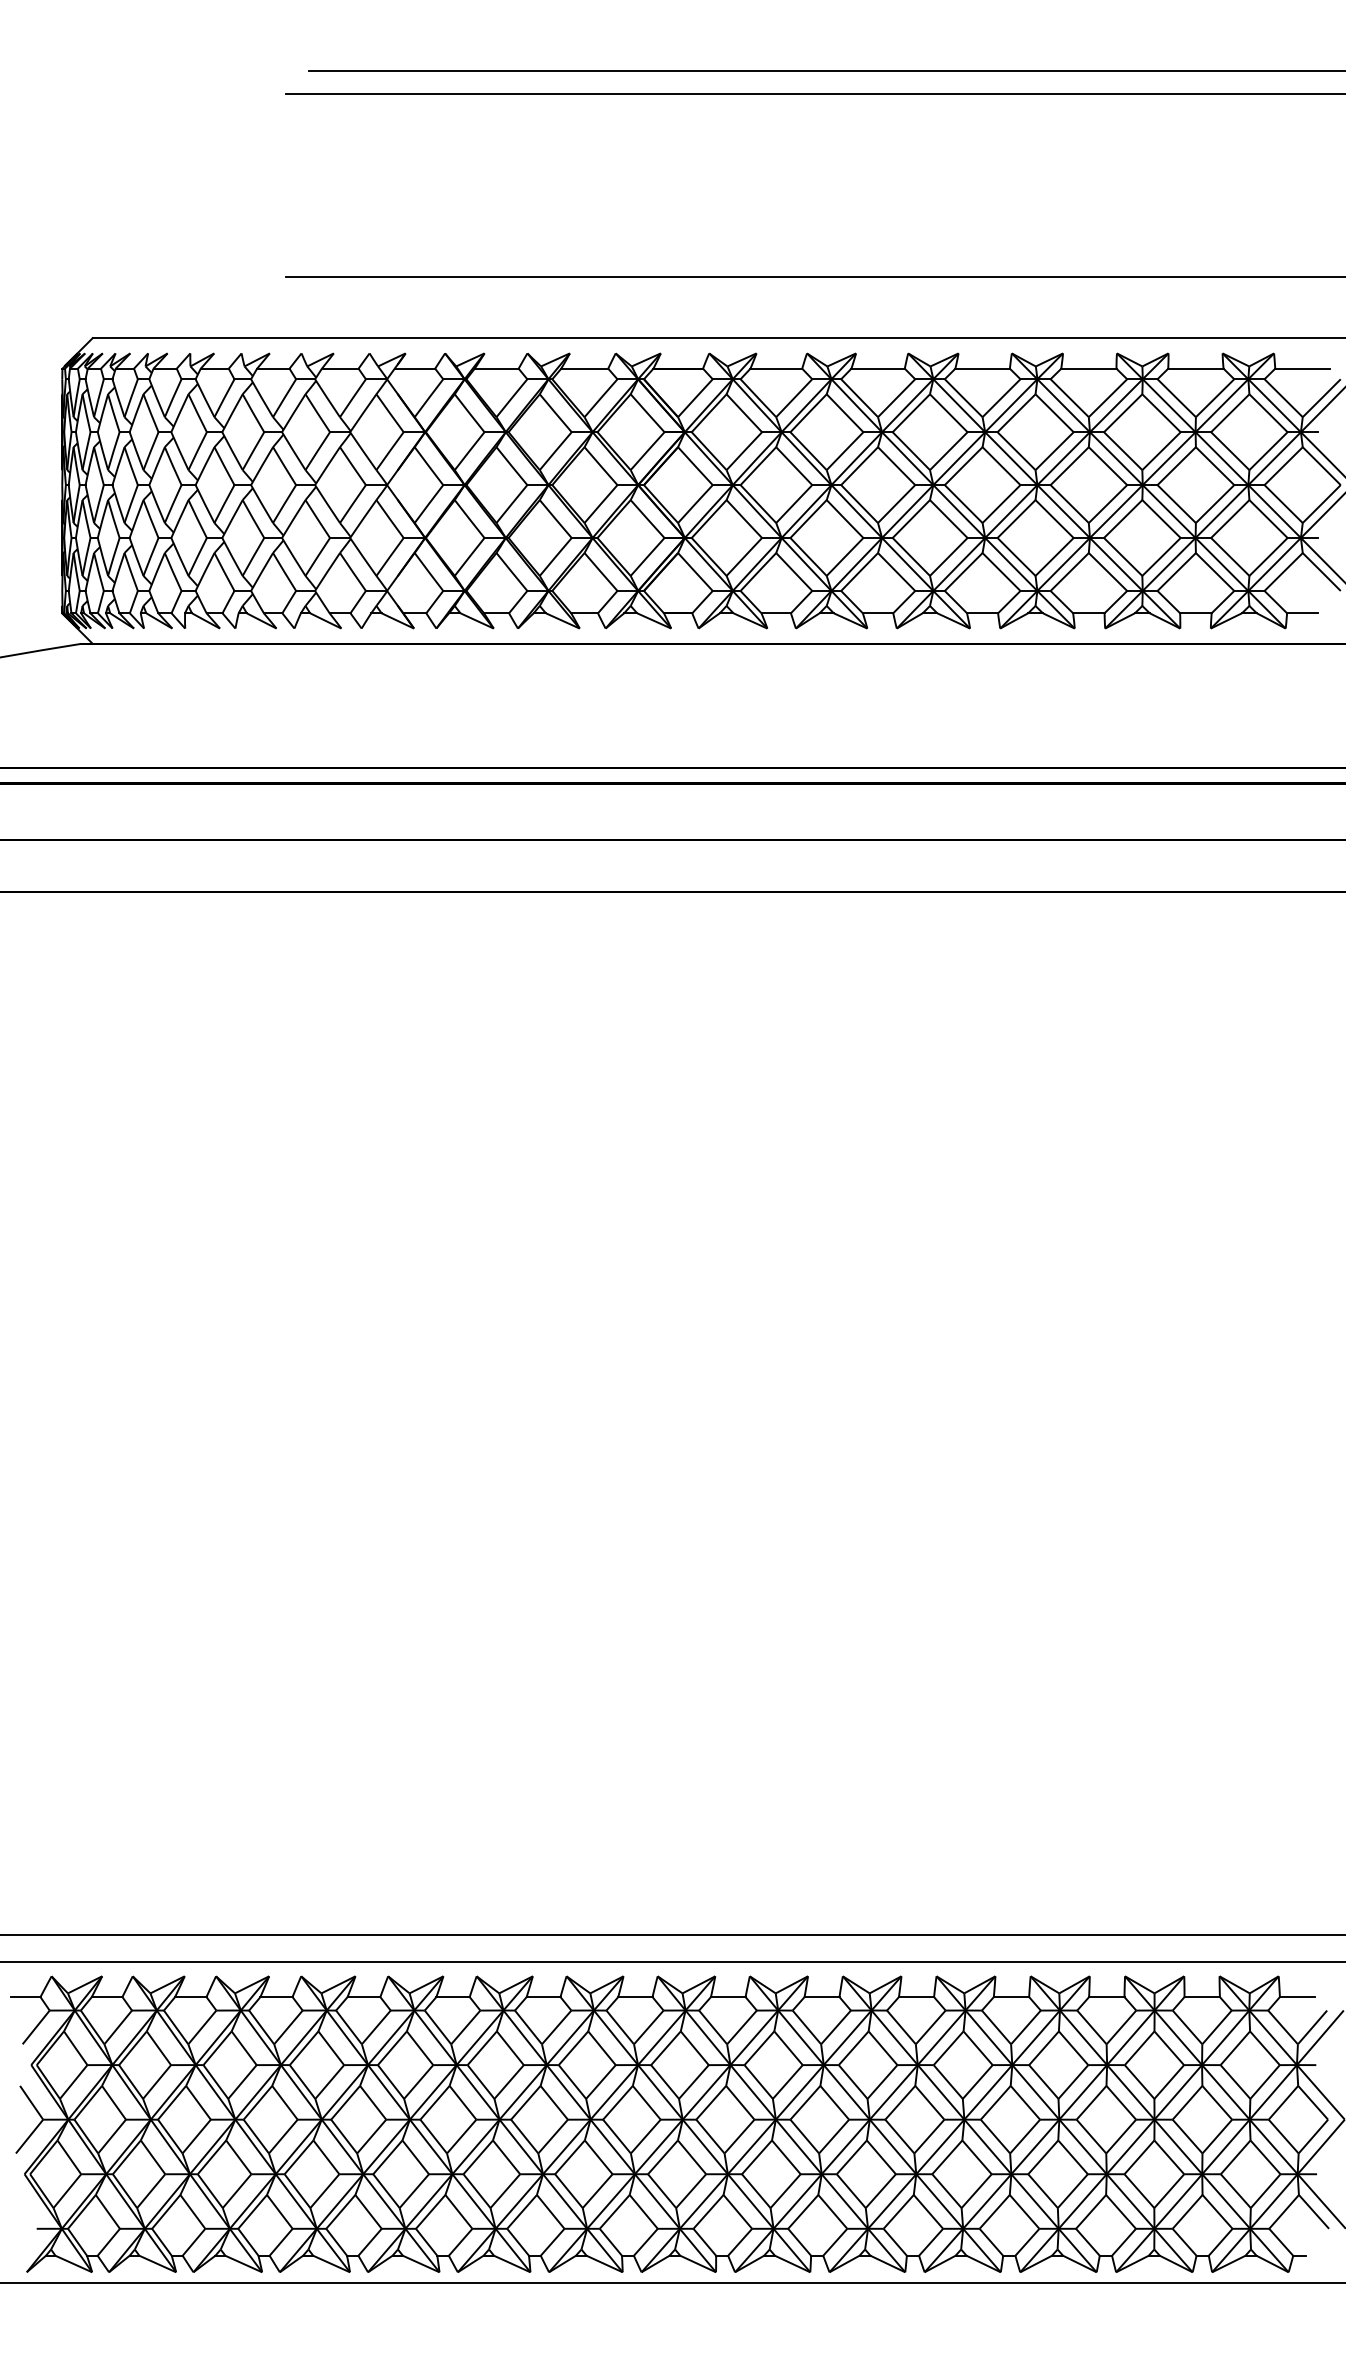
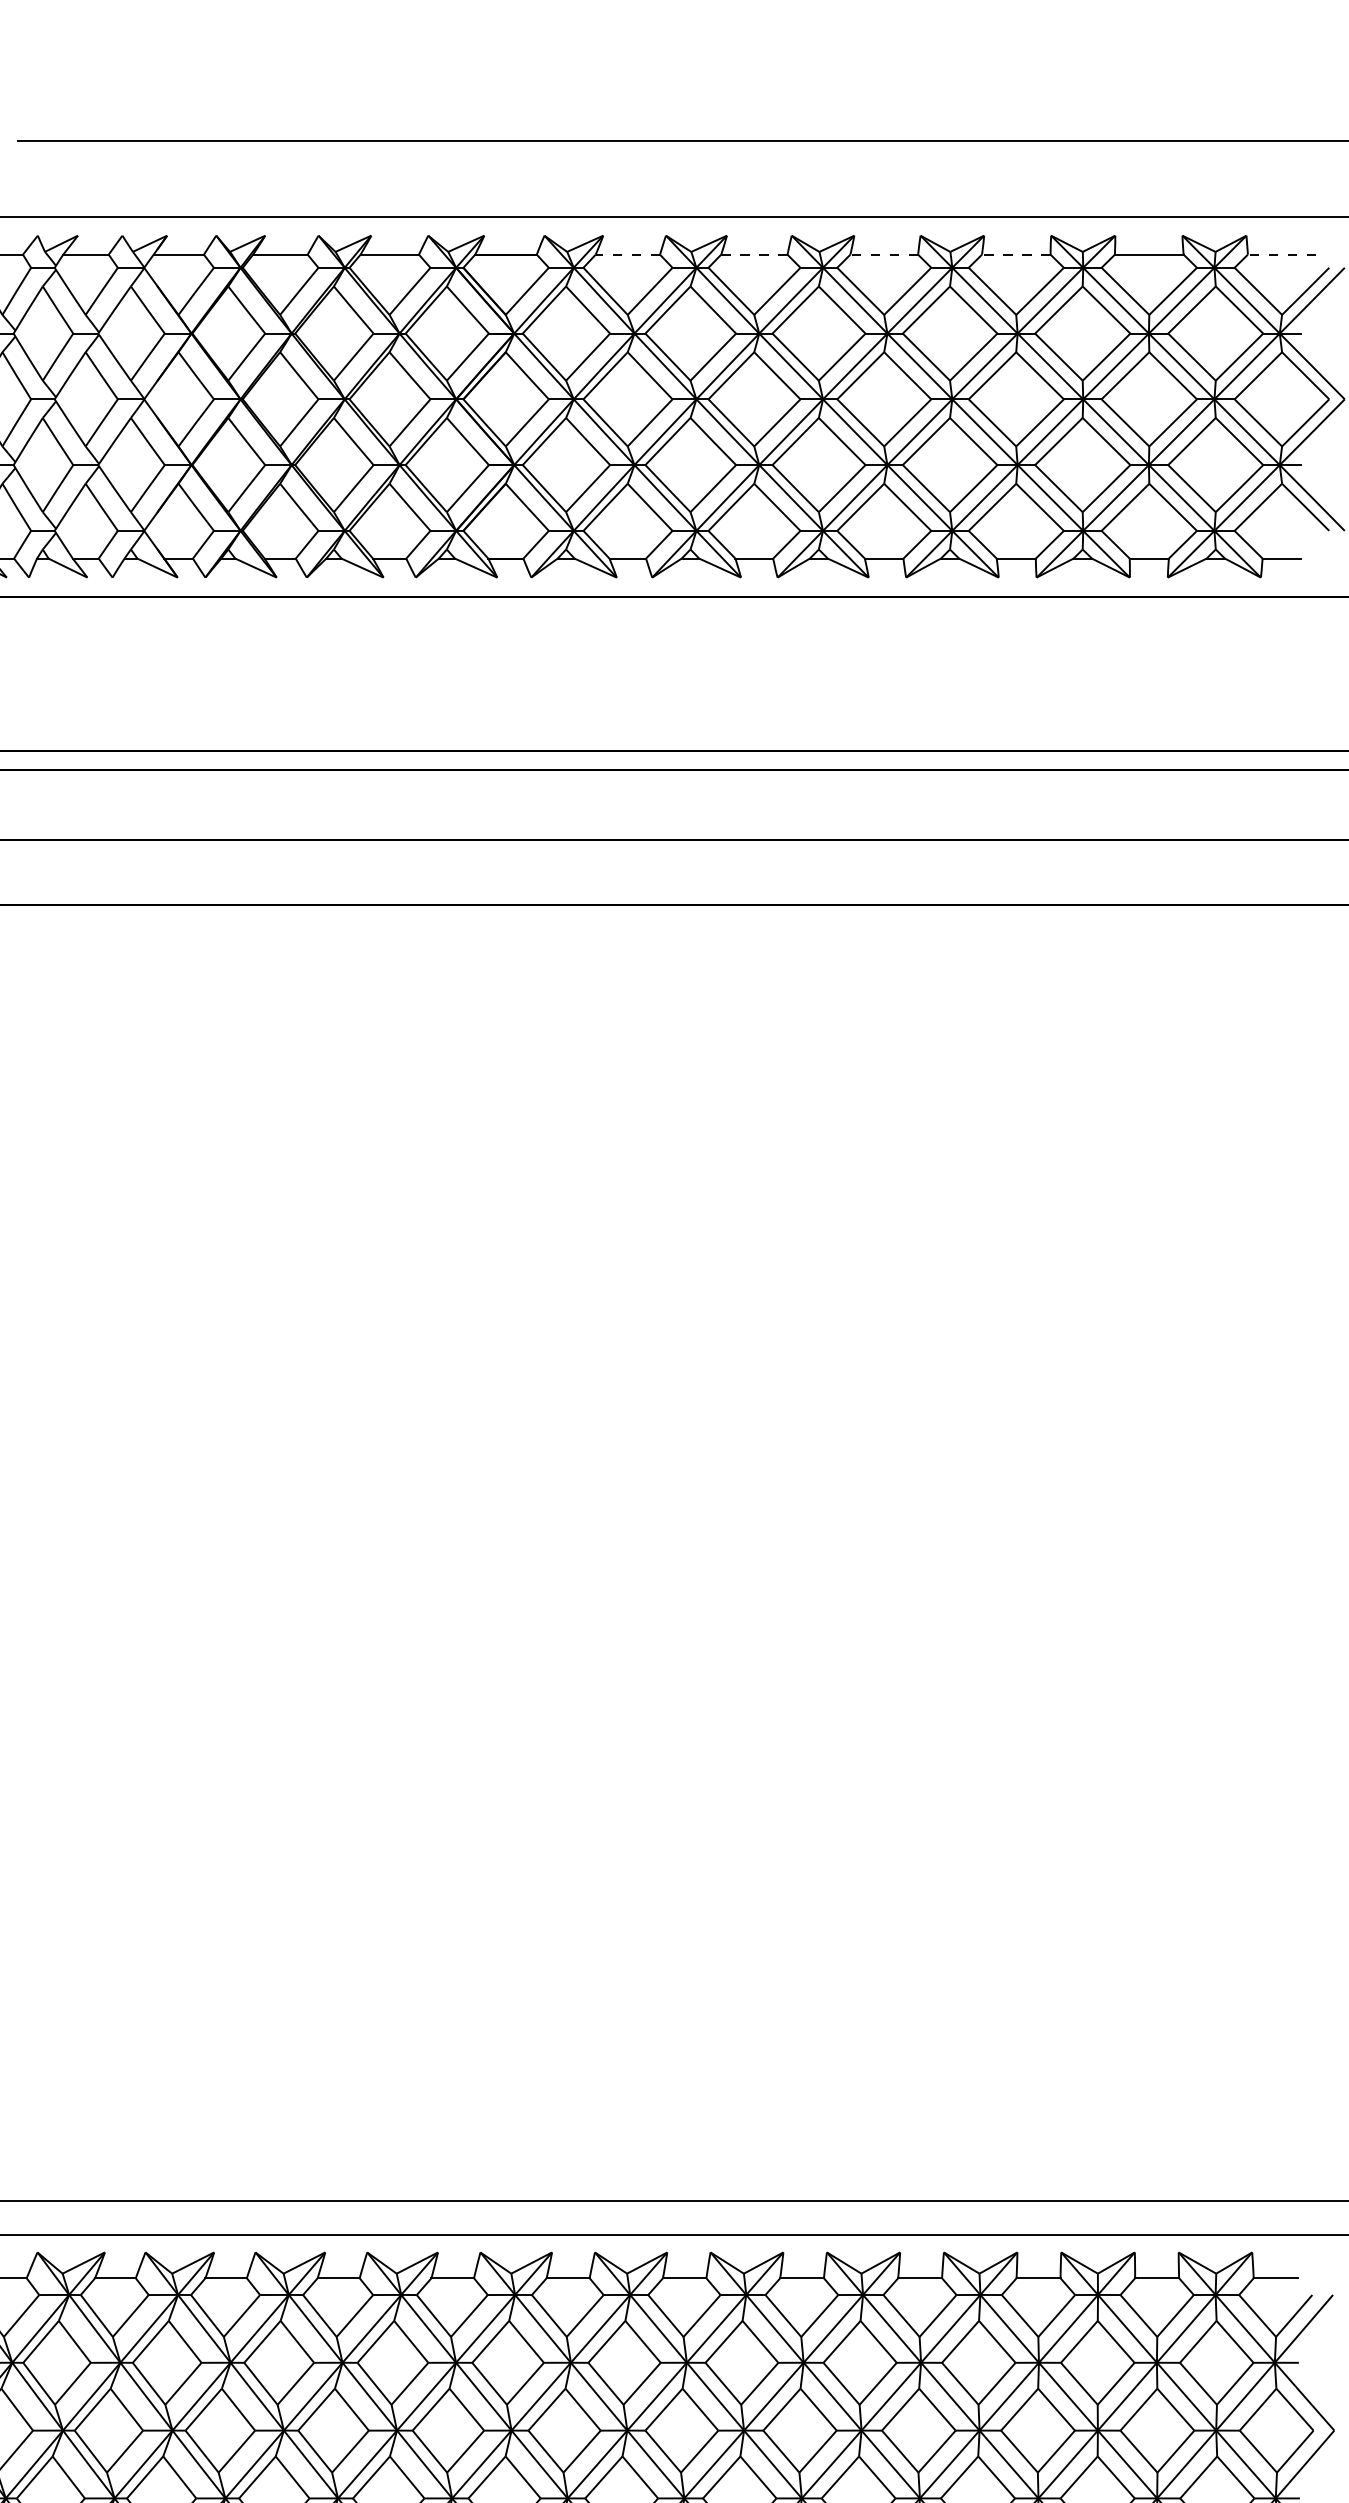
line: (776, 368) -> (628, 254), solid -> dashed
line: (878, 368) -> (754, 254), solid -> dashed
line: (982, 368) -> (884, 254), solid -> dashed
line: (1088, 368) -> (1015, 254), solid -> dashed
line: (1302, 368) -> (1281, 254), solid -> dashed

